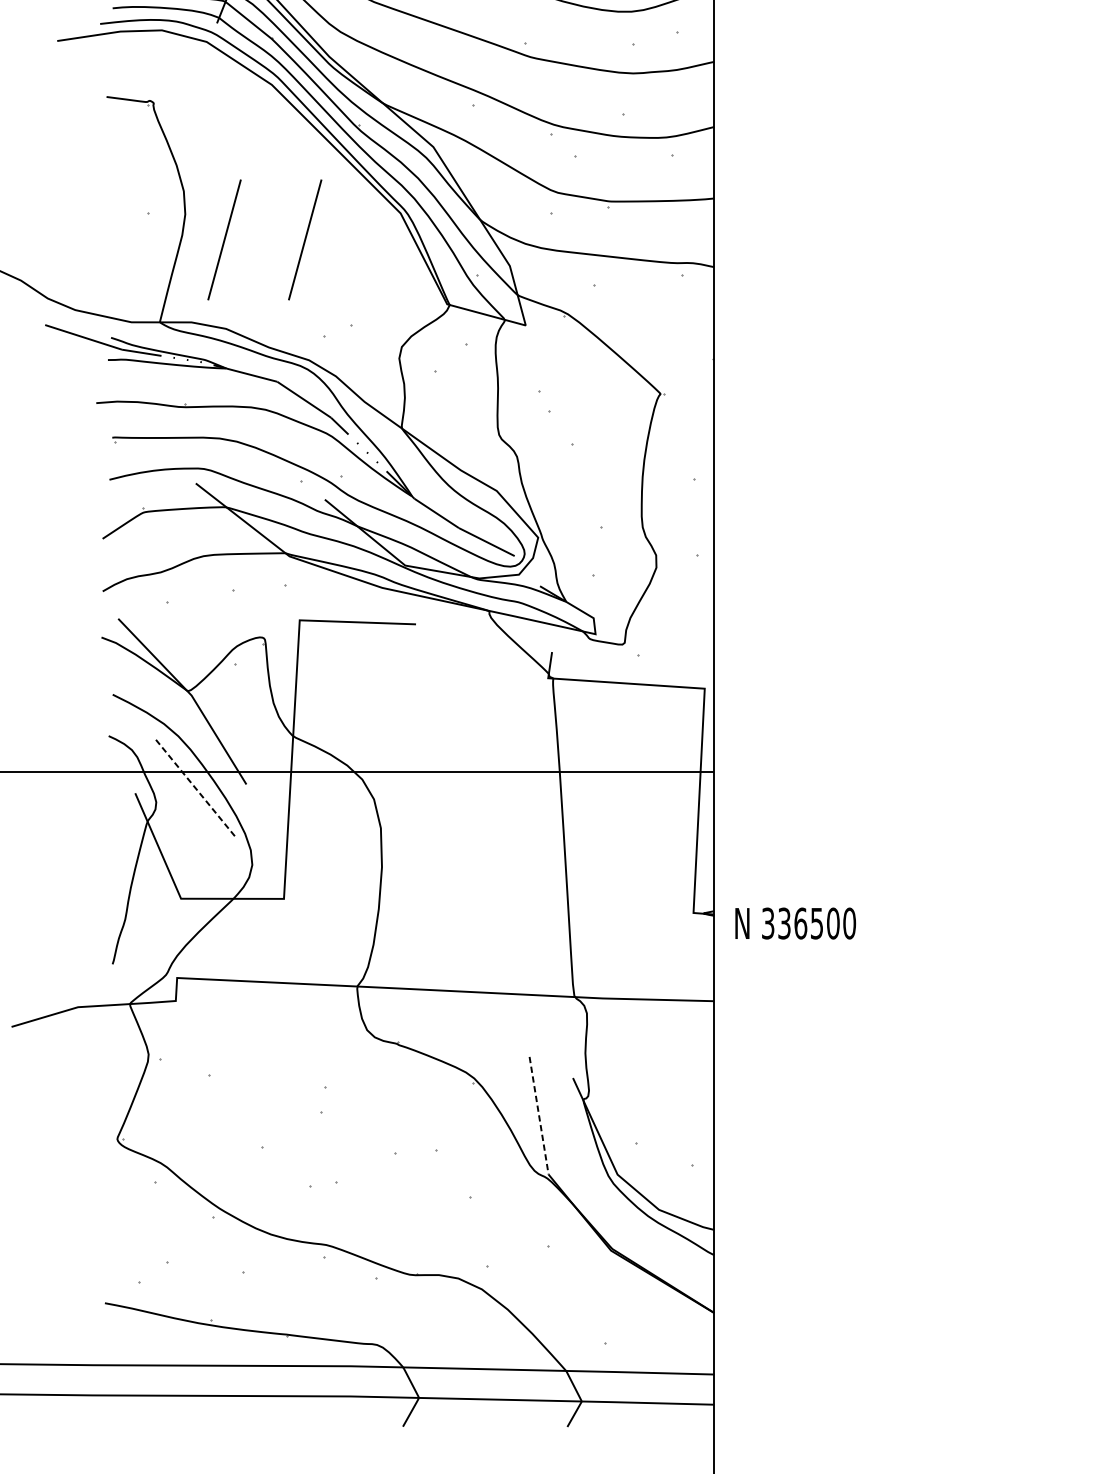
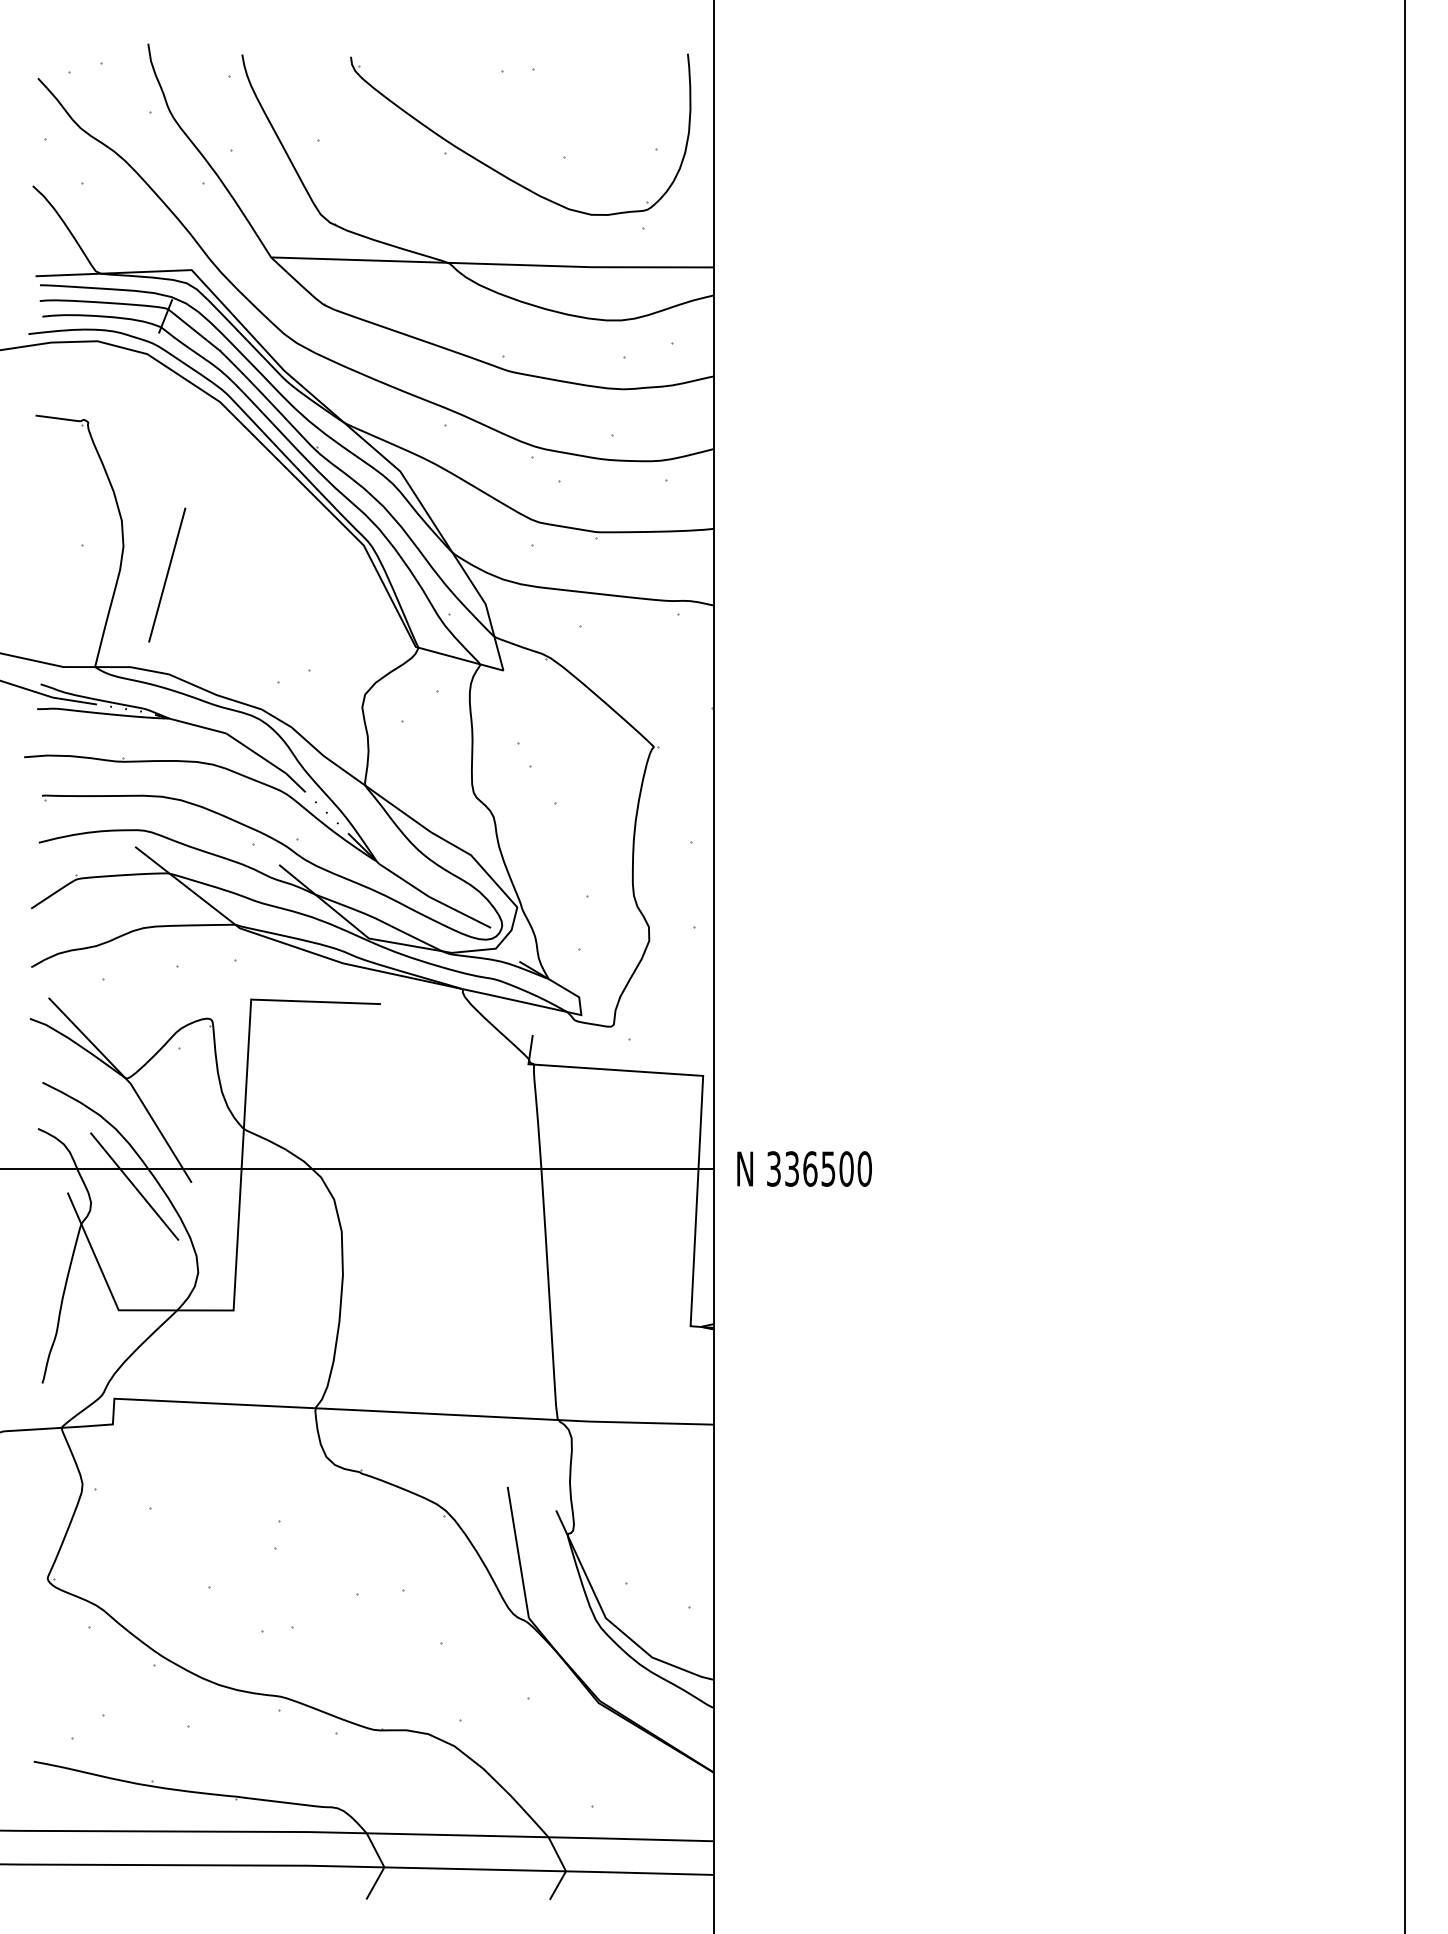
line: (305, 239) -> (257, 574), removed
line: (195, 787) -> (134, 1186), dashed -> solid
text: (795, 923) -> (804, 1168), moved
line: (539, 1115) -> (518, 1552), dashed -> solid

